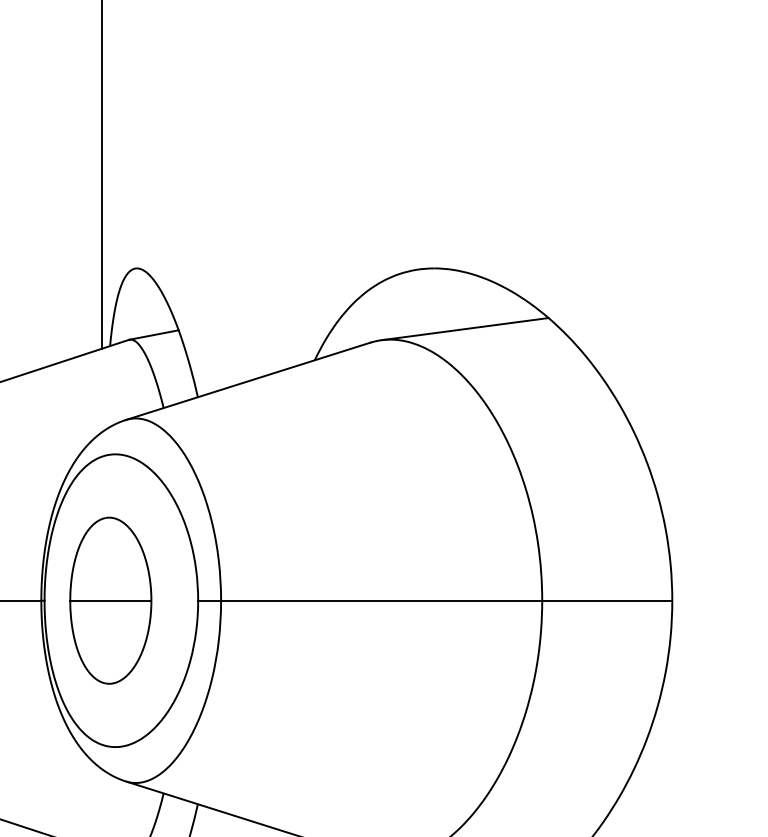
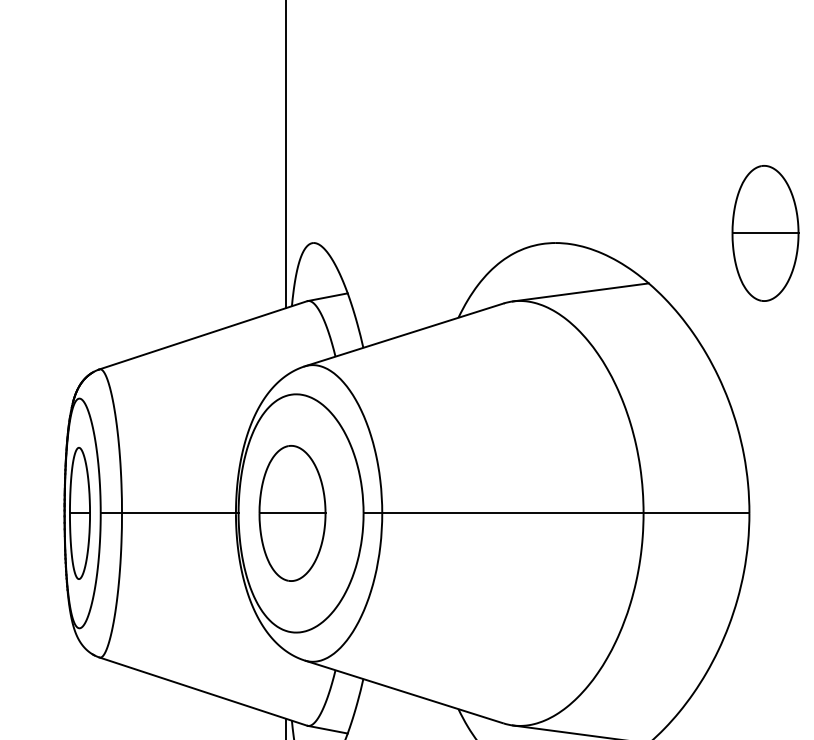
part: (692, 256) -> (765, 233), added

